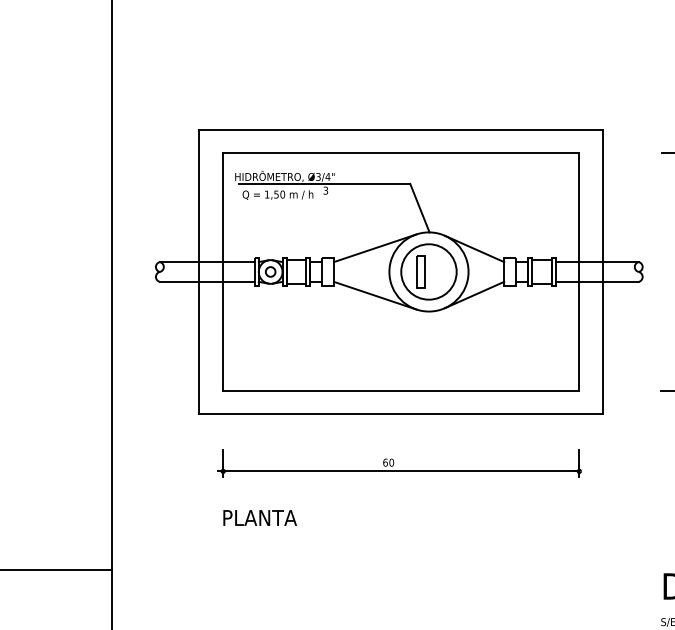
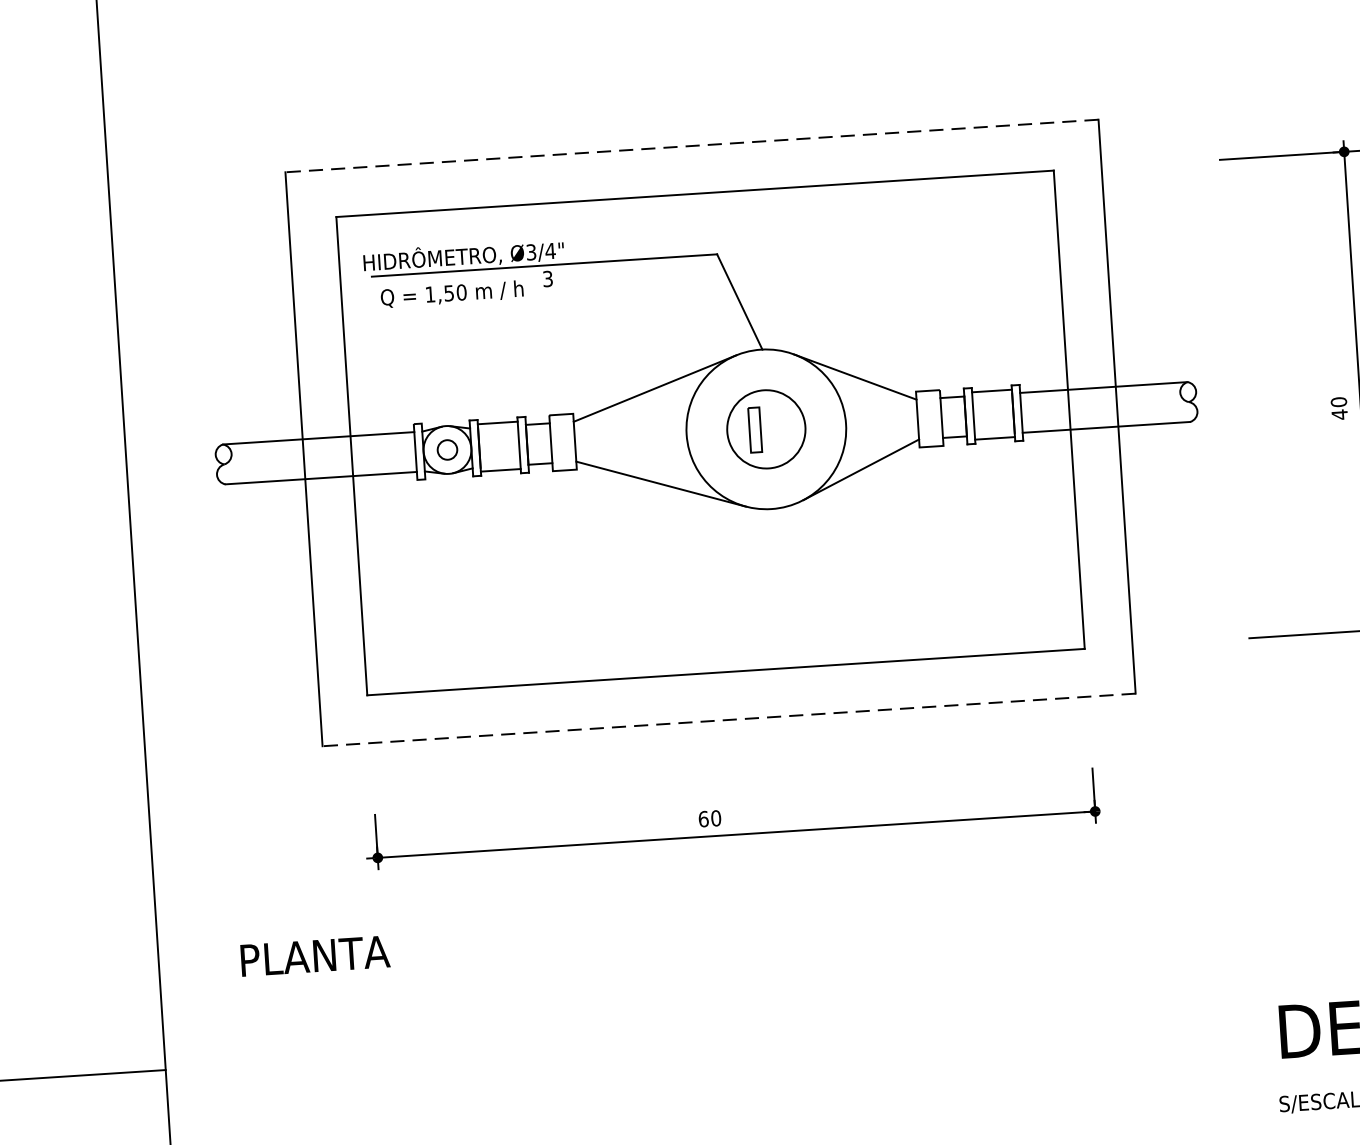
line: (401, 129) -> (692, 145), solid -> dashed
part: (428, 271) -> (765, 428), size x0.7
line: (401, 414) -> (729, 720), solid -> dashed
text: (259, 517) -> (313, 955), moved

